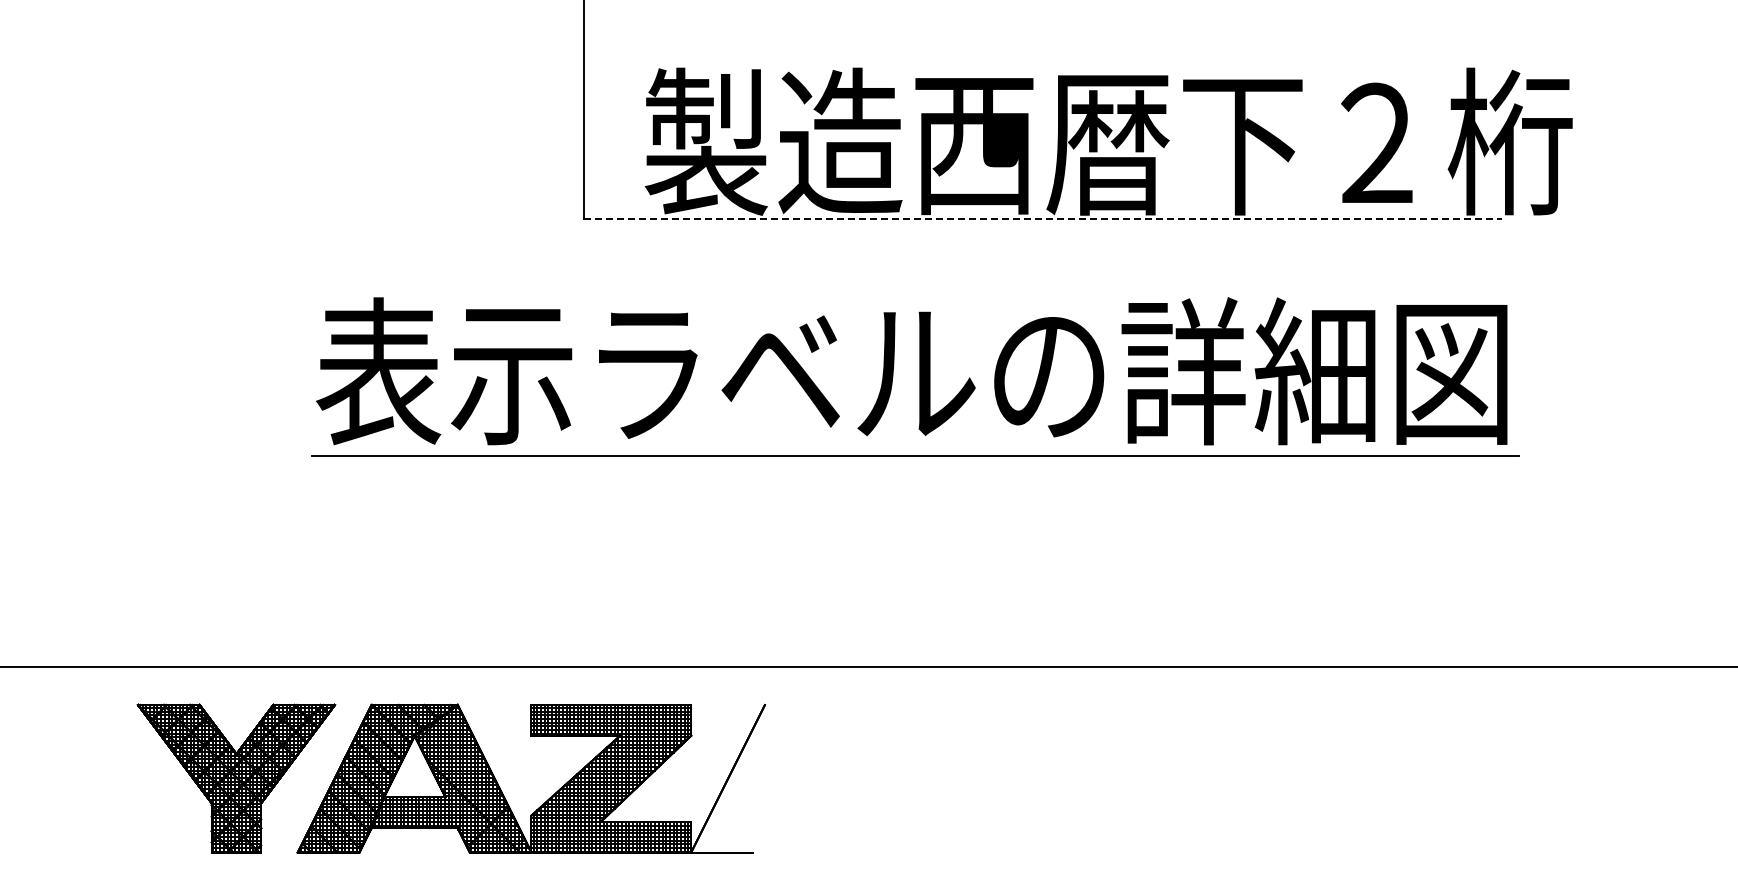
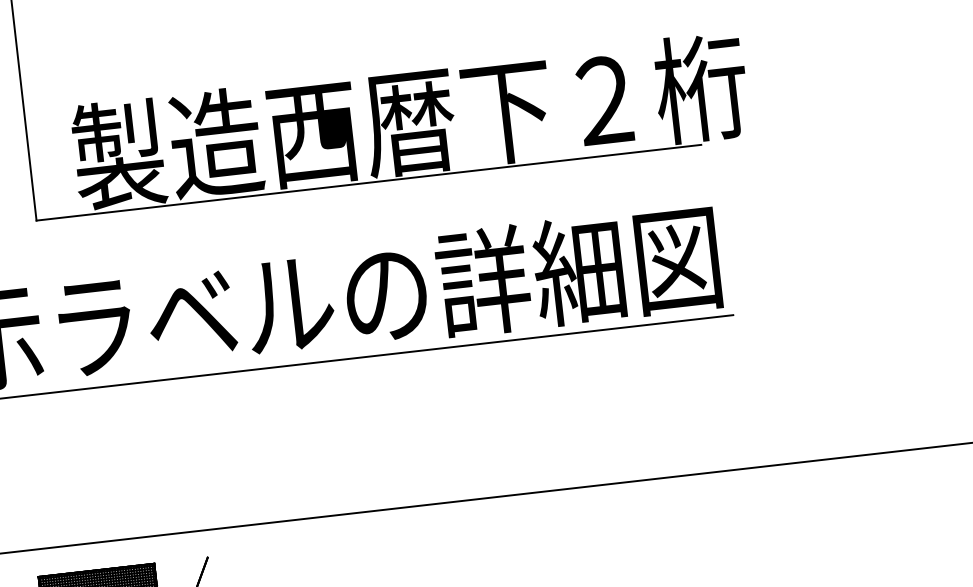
line: (1042, 219) -> (368, 183), dashed -> solid

